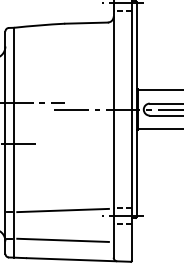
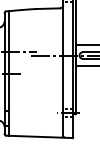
line: (62, 210) -> (35, 110), removed
line: (62, 240) -> (35, 126), removed

